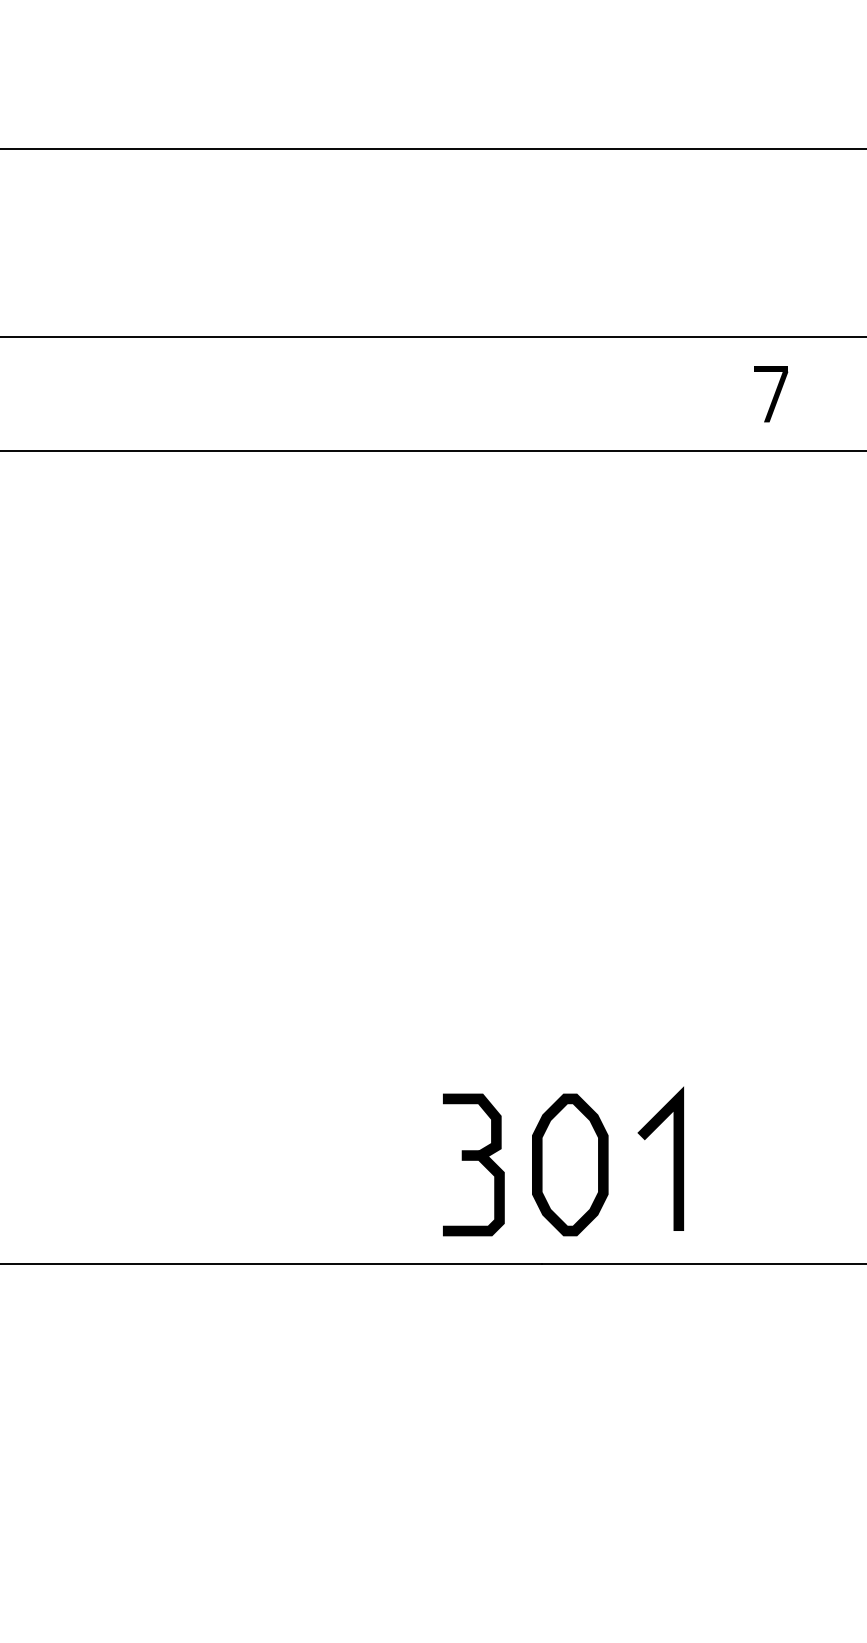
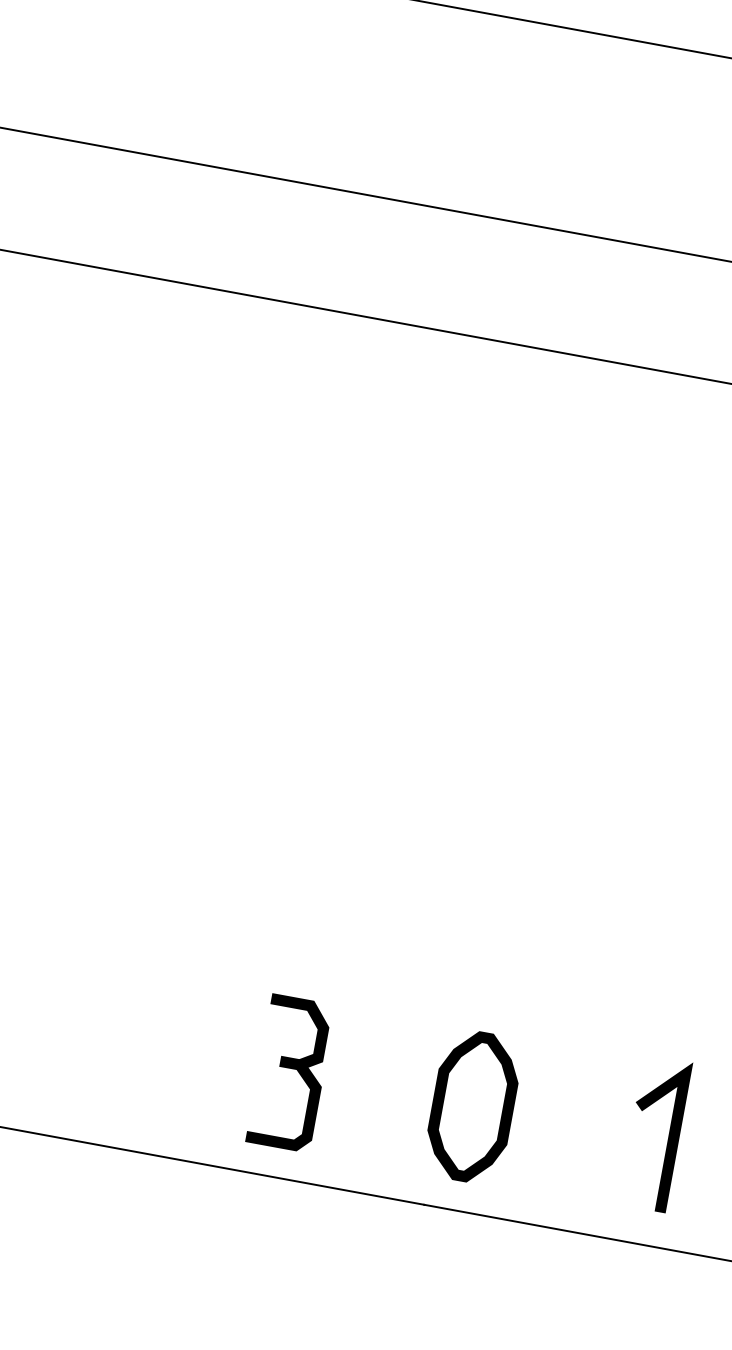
line: (673, 1158) -> (668, 1135), moved
part: (473, 1164) -> (290, 1072), moved

